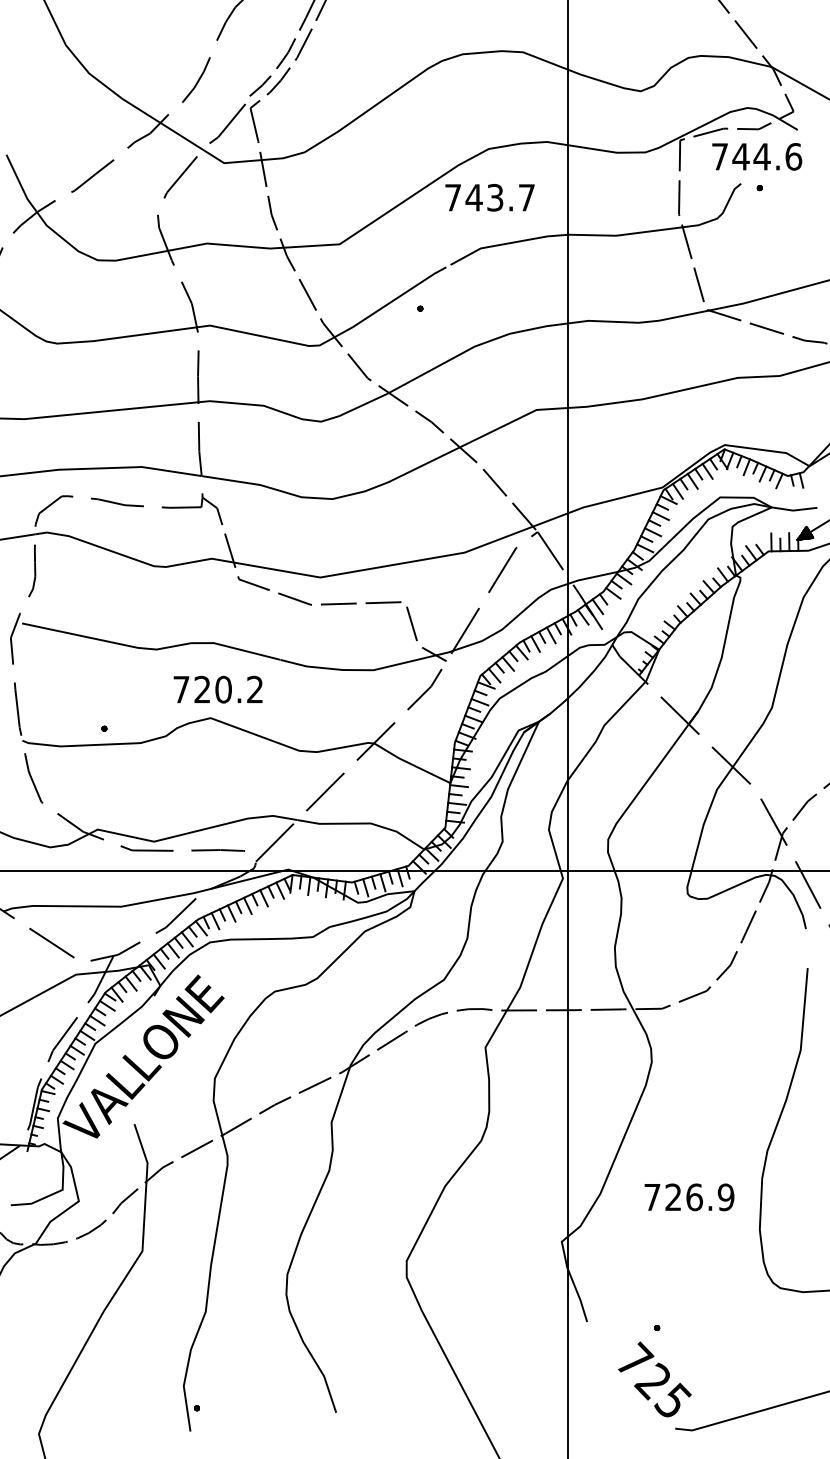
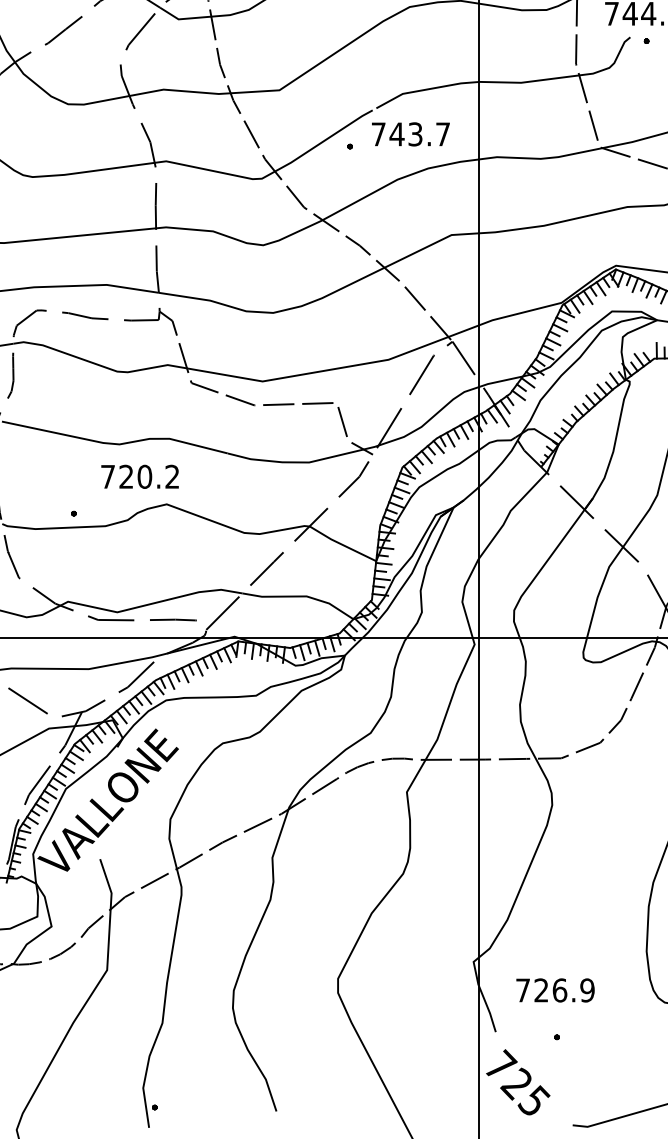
text: (489, 197) -> (410, 134), moved
text: (217, 689) -> (139, 476), moved
text: (689, 1197) -> (555, 990), moved
text: (654, 1379) -> (517, 1082), moved

